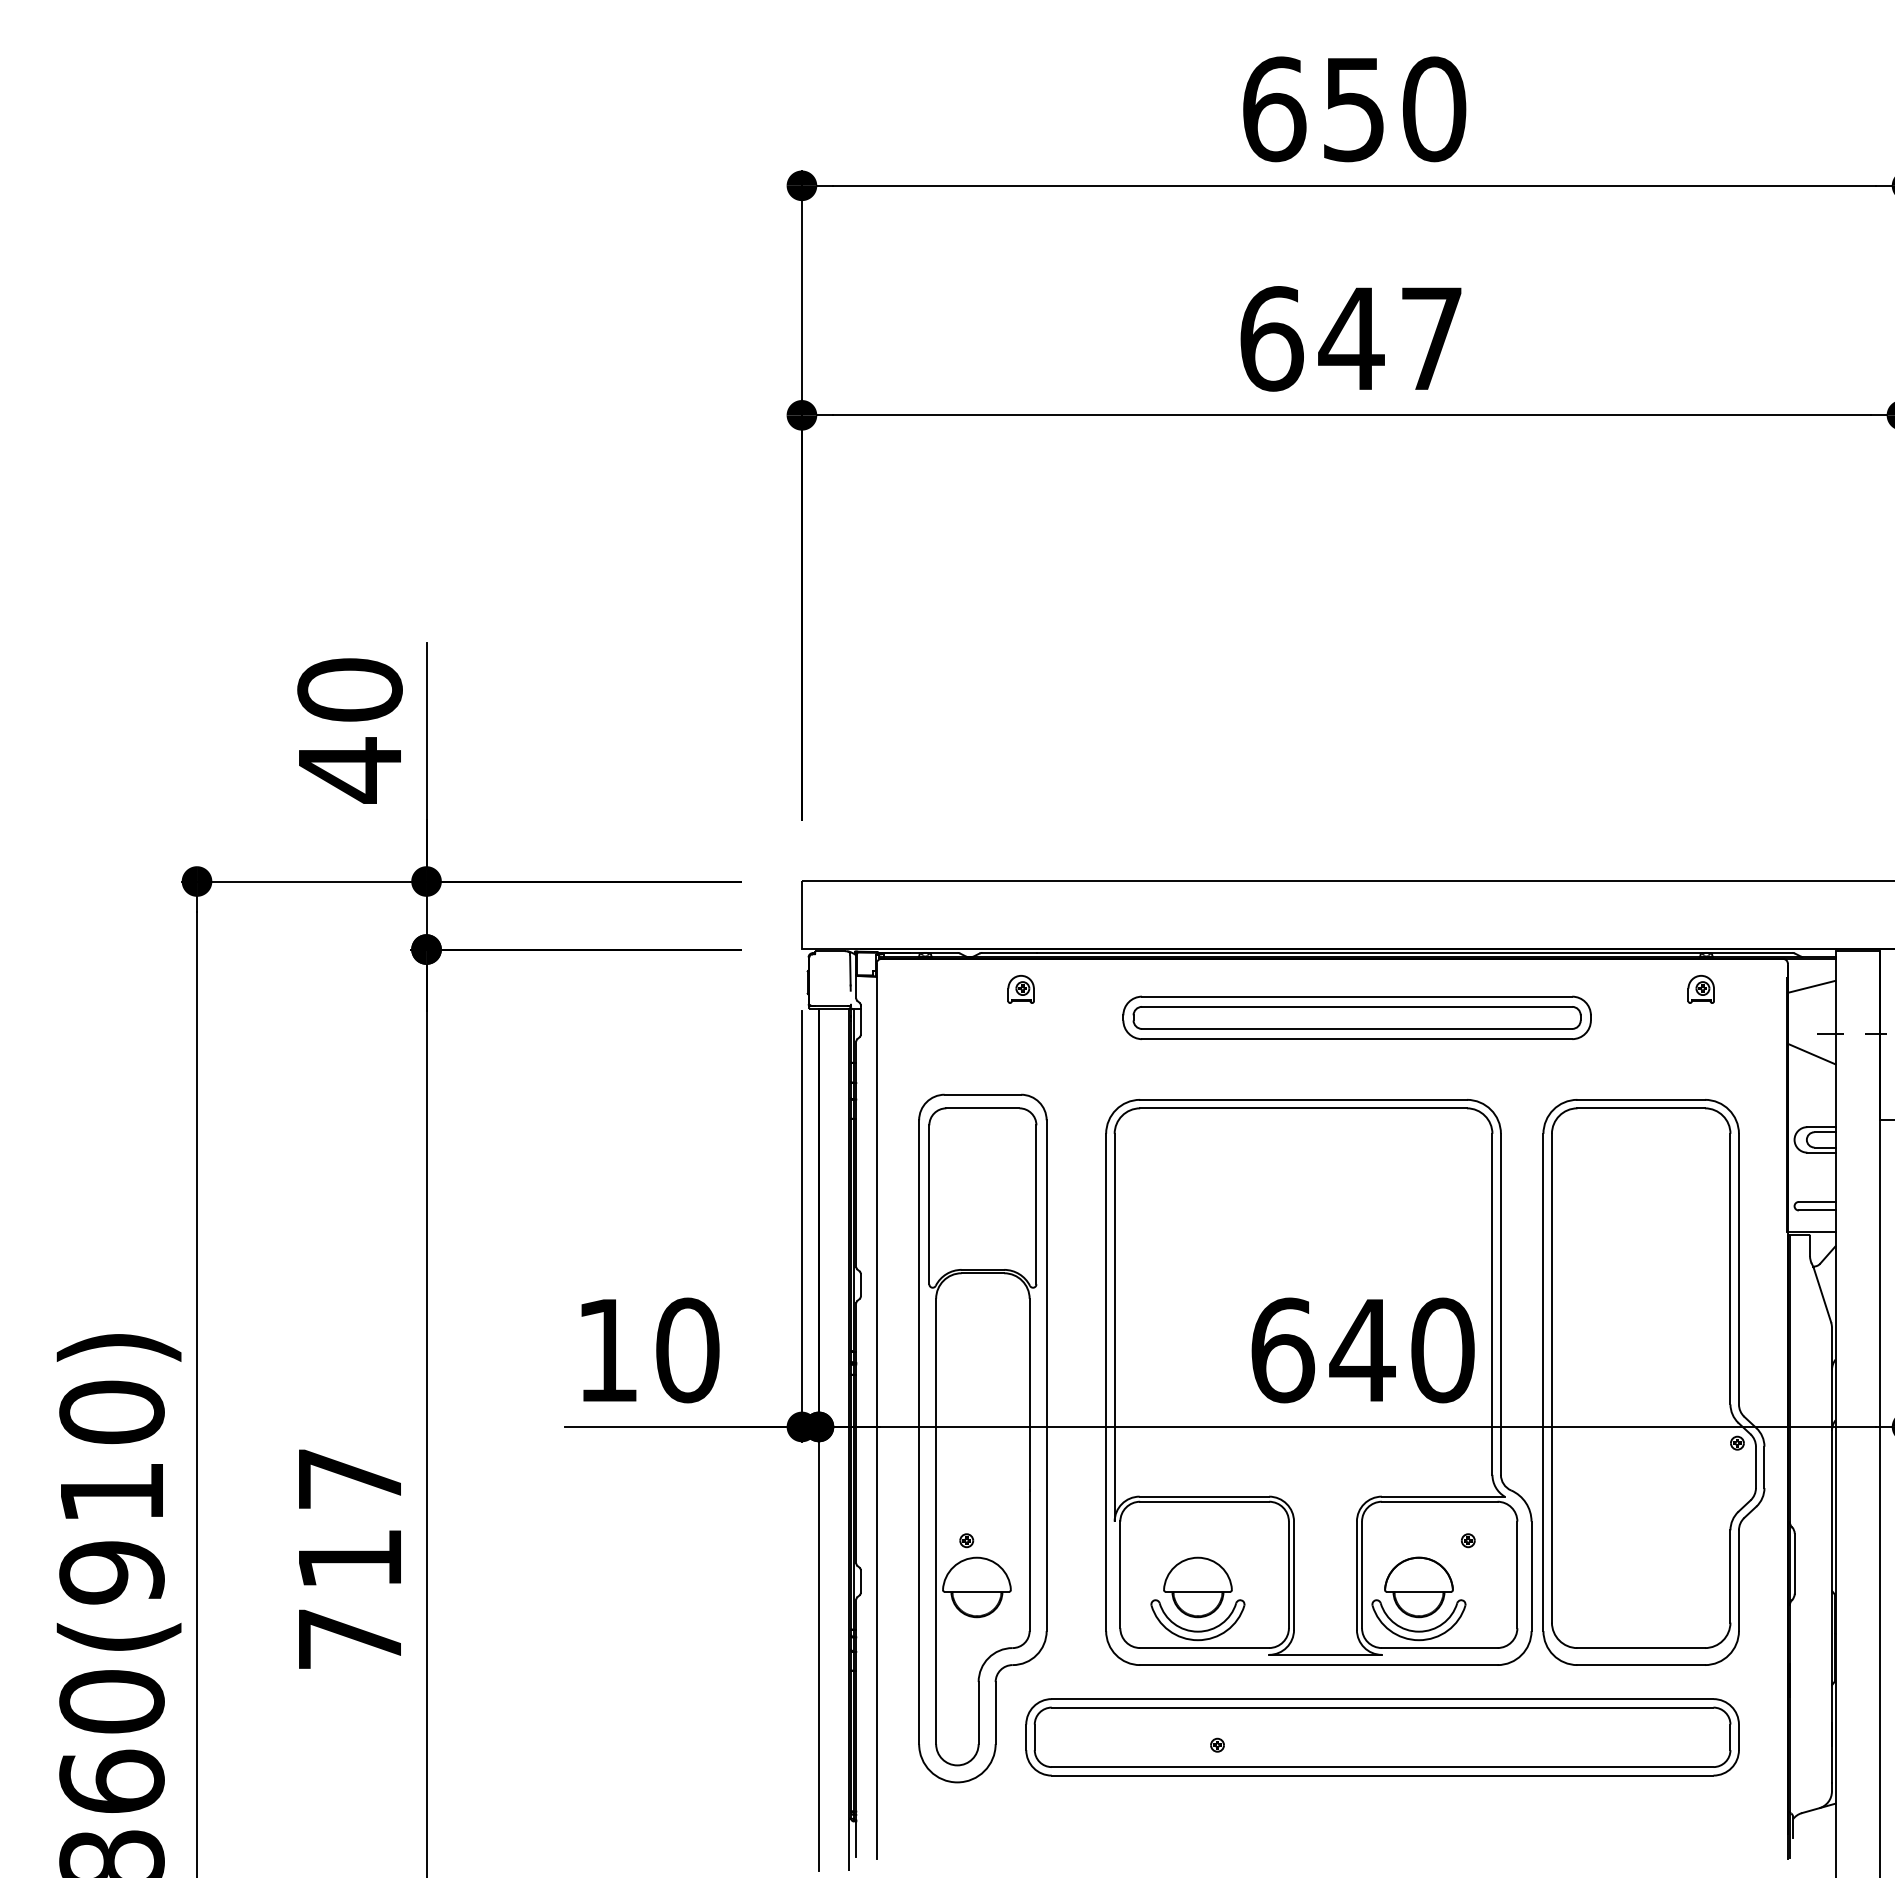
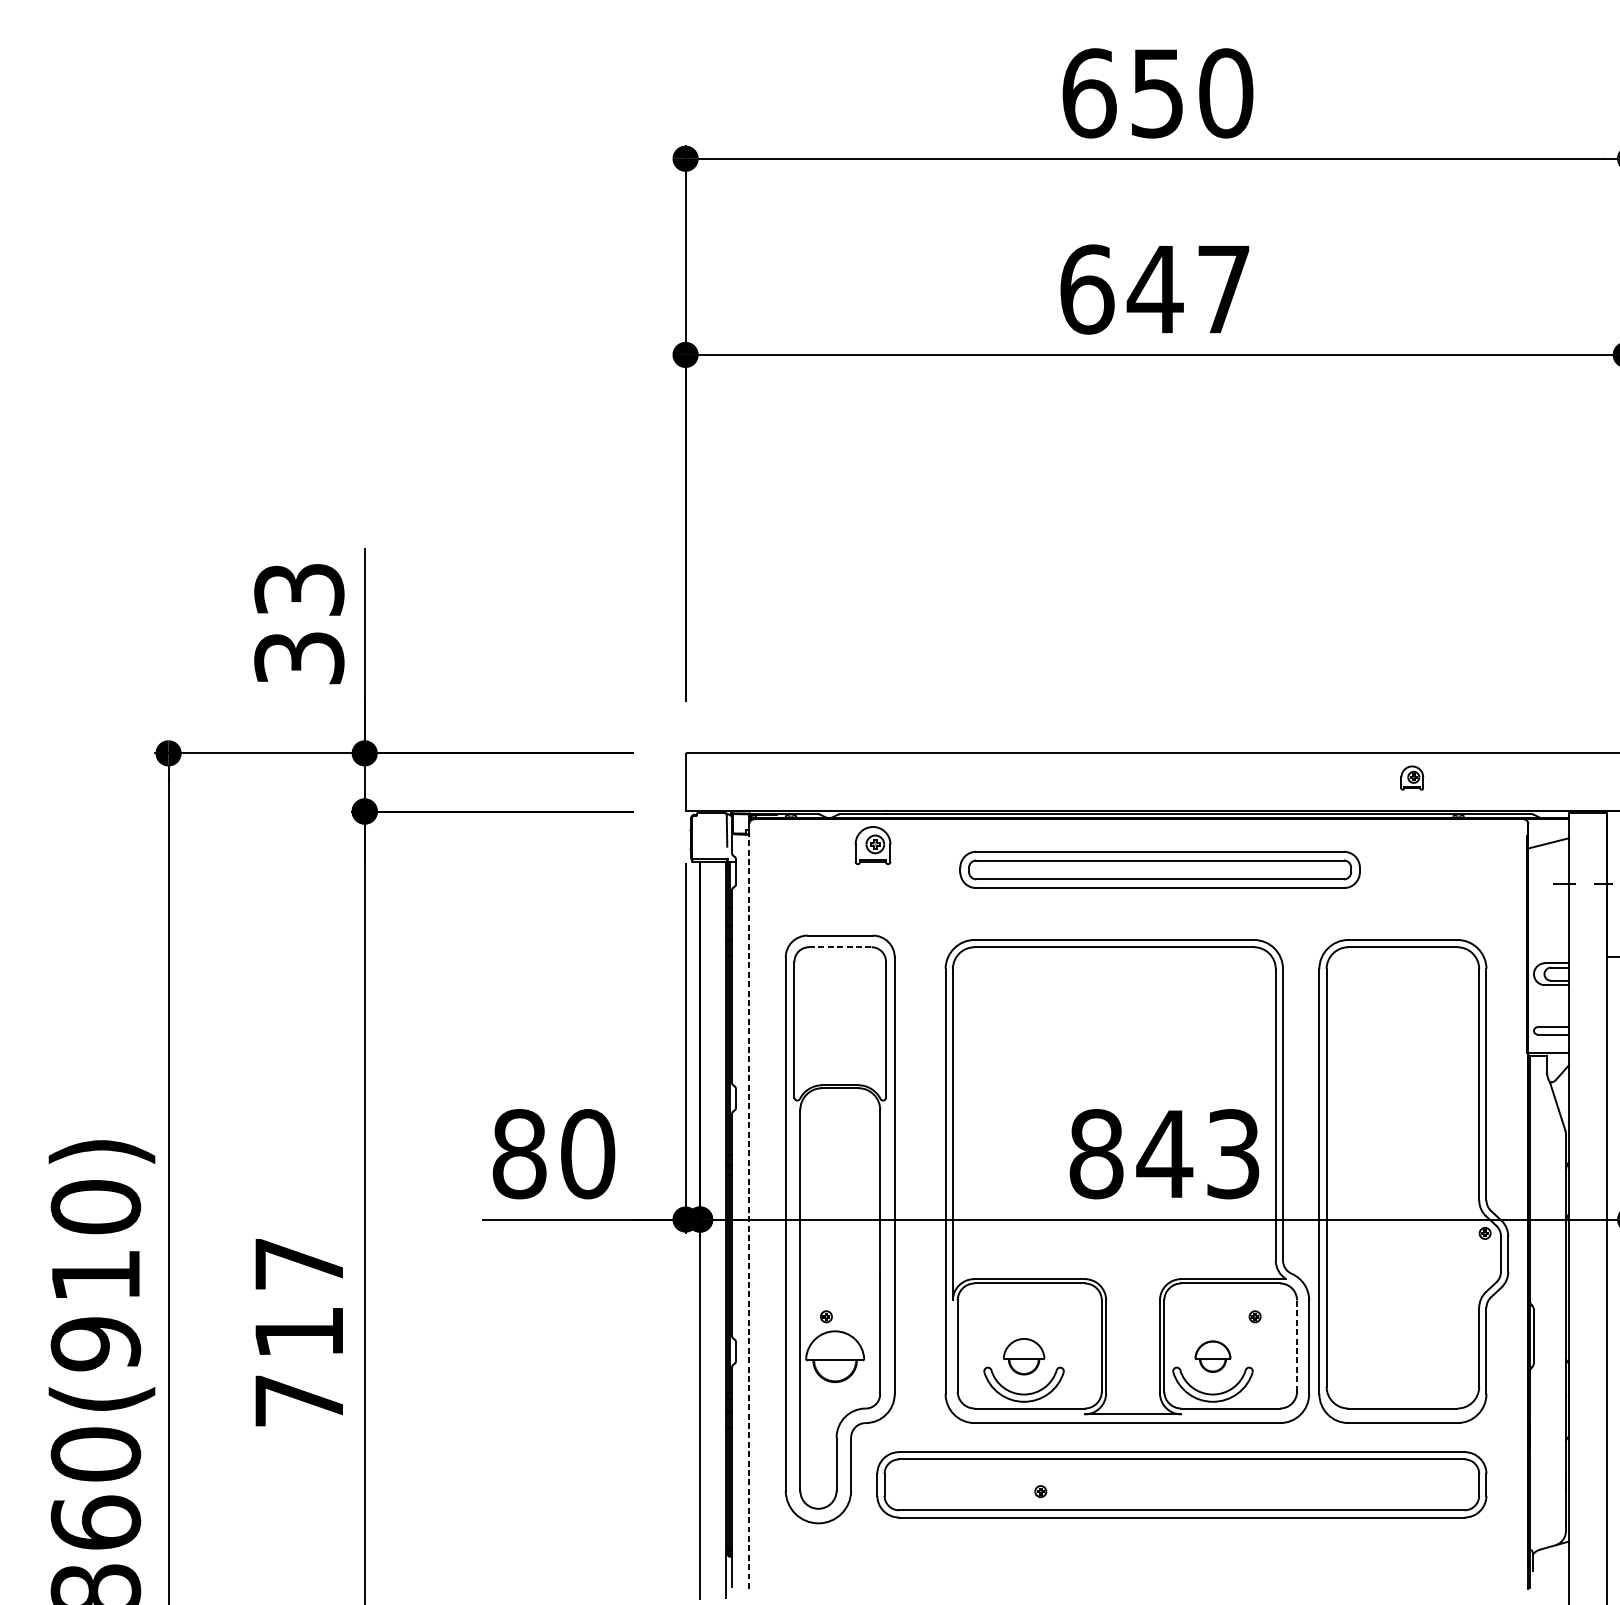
text: (349, 730) -> (298, 624), 40 -> 33
part: (1020, 989) -> (872, 845), size x1.6
part: (1700, 989) -> (1411, 778), moved
line: (1811, 1053) -> (1548, 900), removed
line: (982, 1108) -> (839, 947), solid -> dashed
text: (607, 1350) -> (519, 1154), 10 -> 80
text: (1362, 1350) -> (1164, 1154), 640 -> 843
line: (876, 1411) -> (749, 1206), solid -> dashed
line: (1517, 1574) -> (1297, 1345), solid -> dashed
part: (1197, 1587) -> (1023, 1356), size x0.7
part: (1418, 1587) -> (1212, 1356), size x0.6

